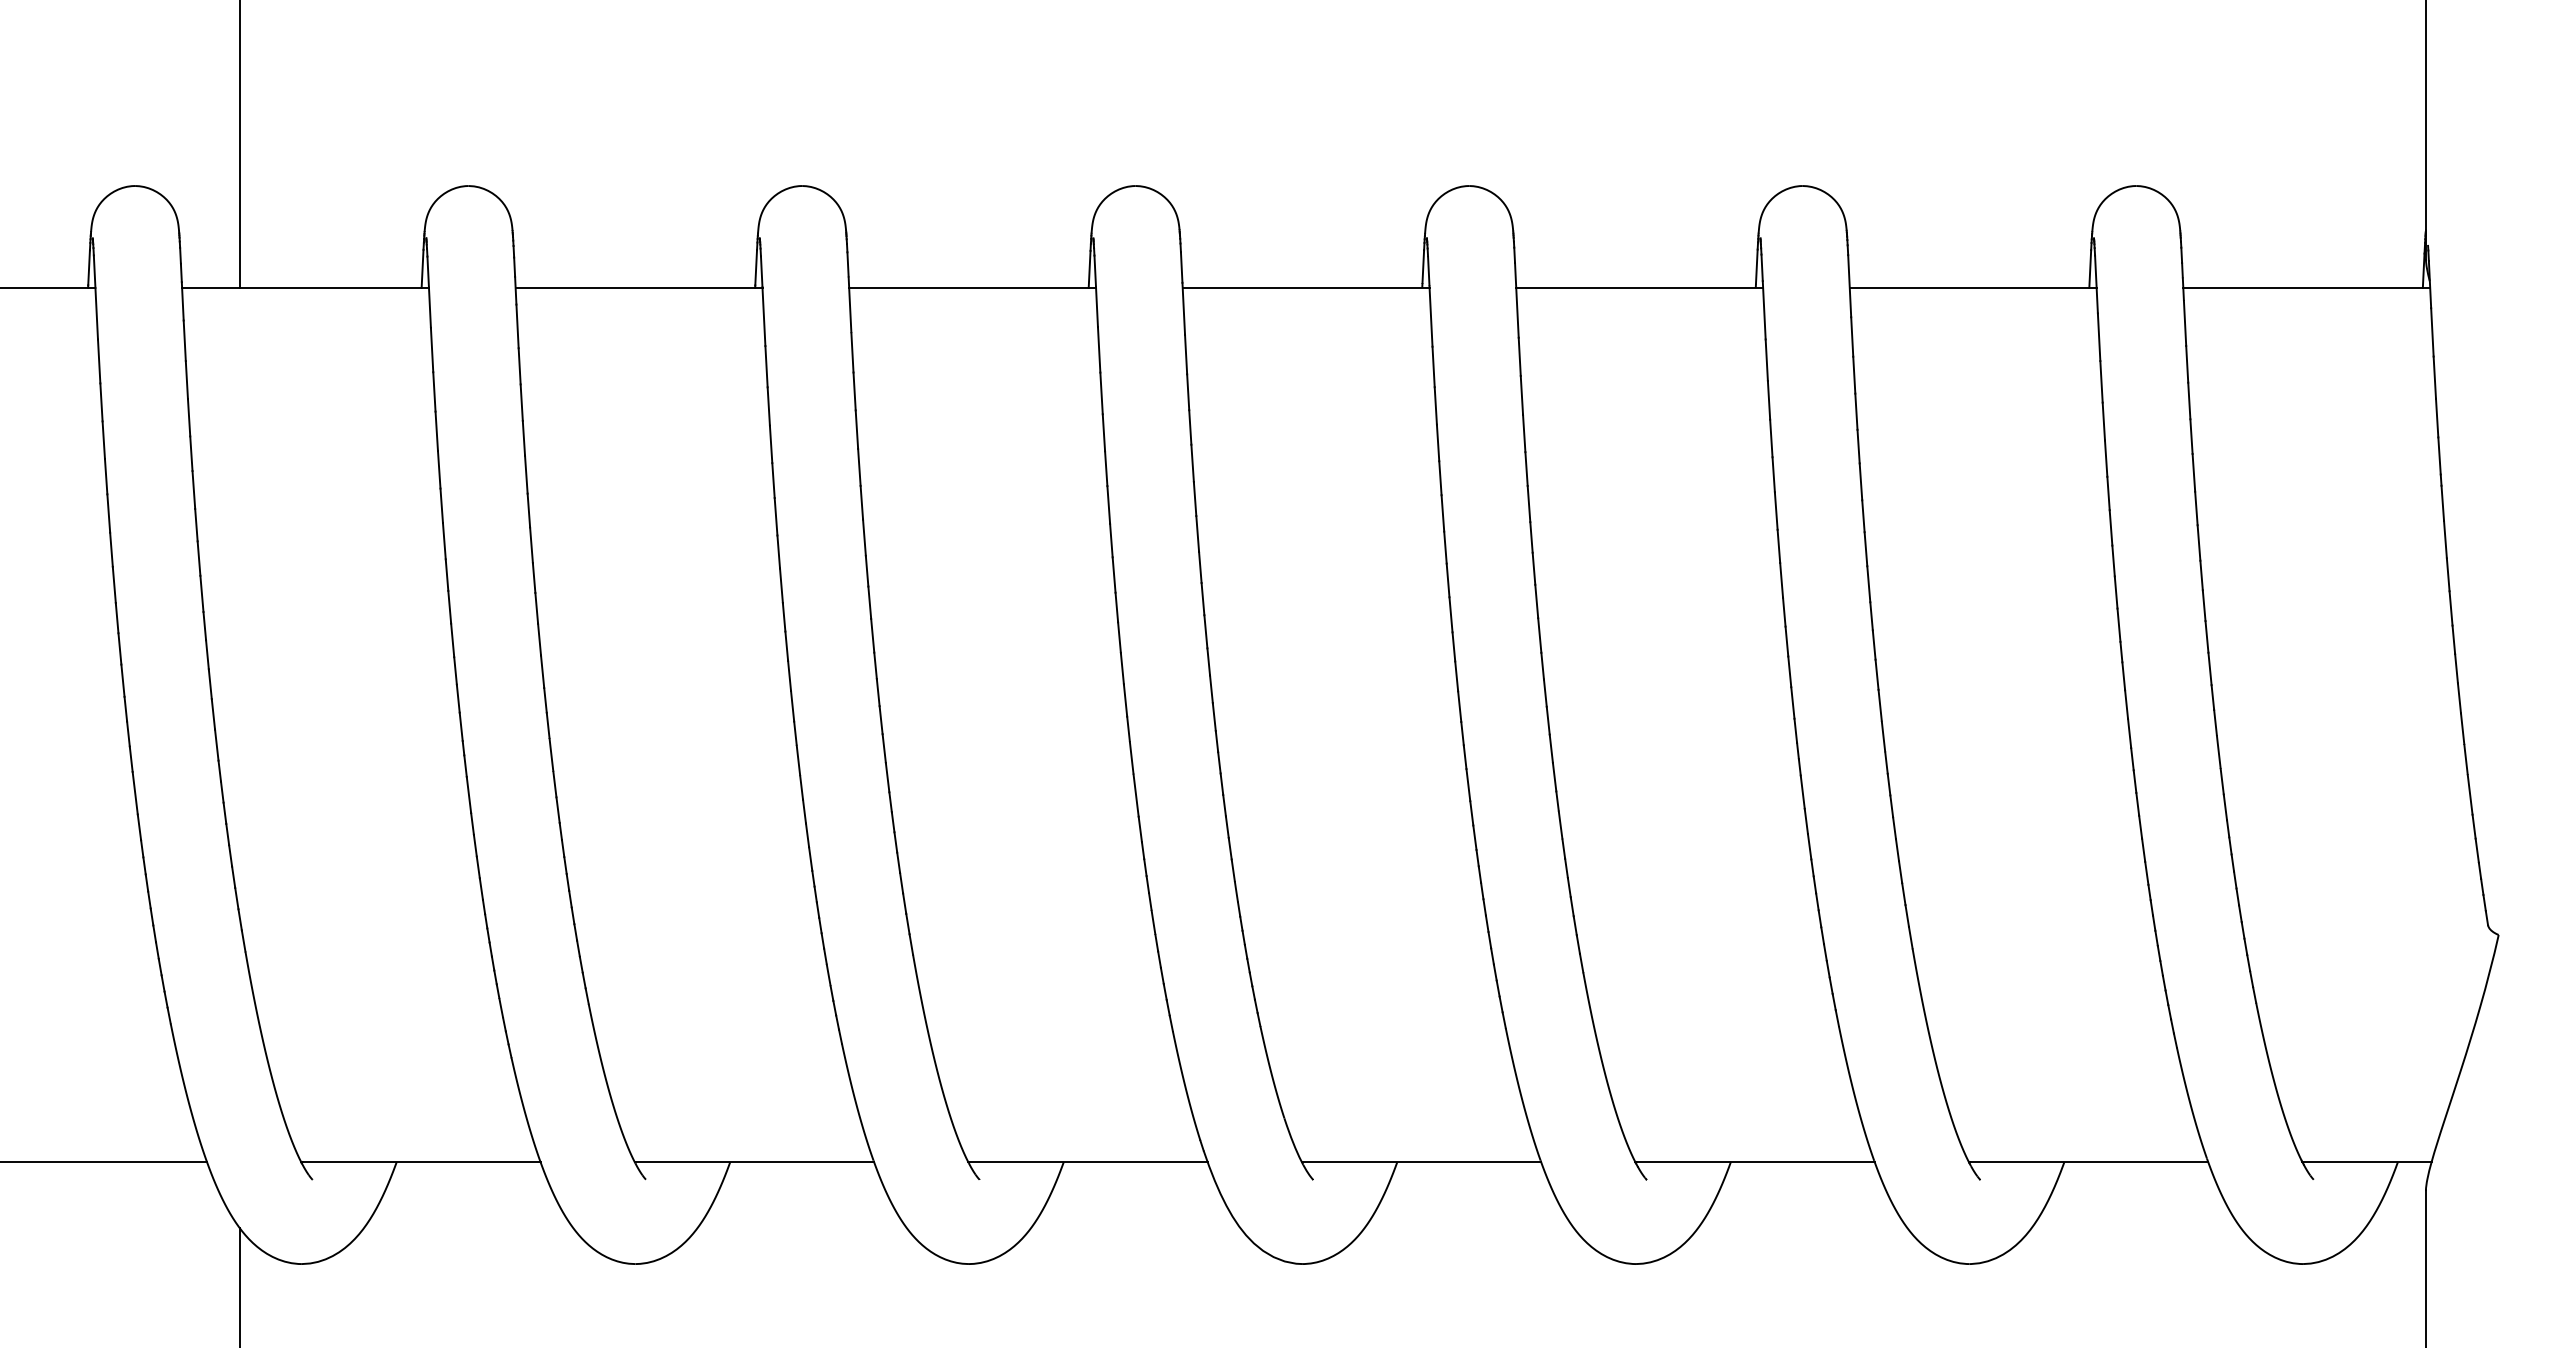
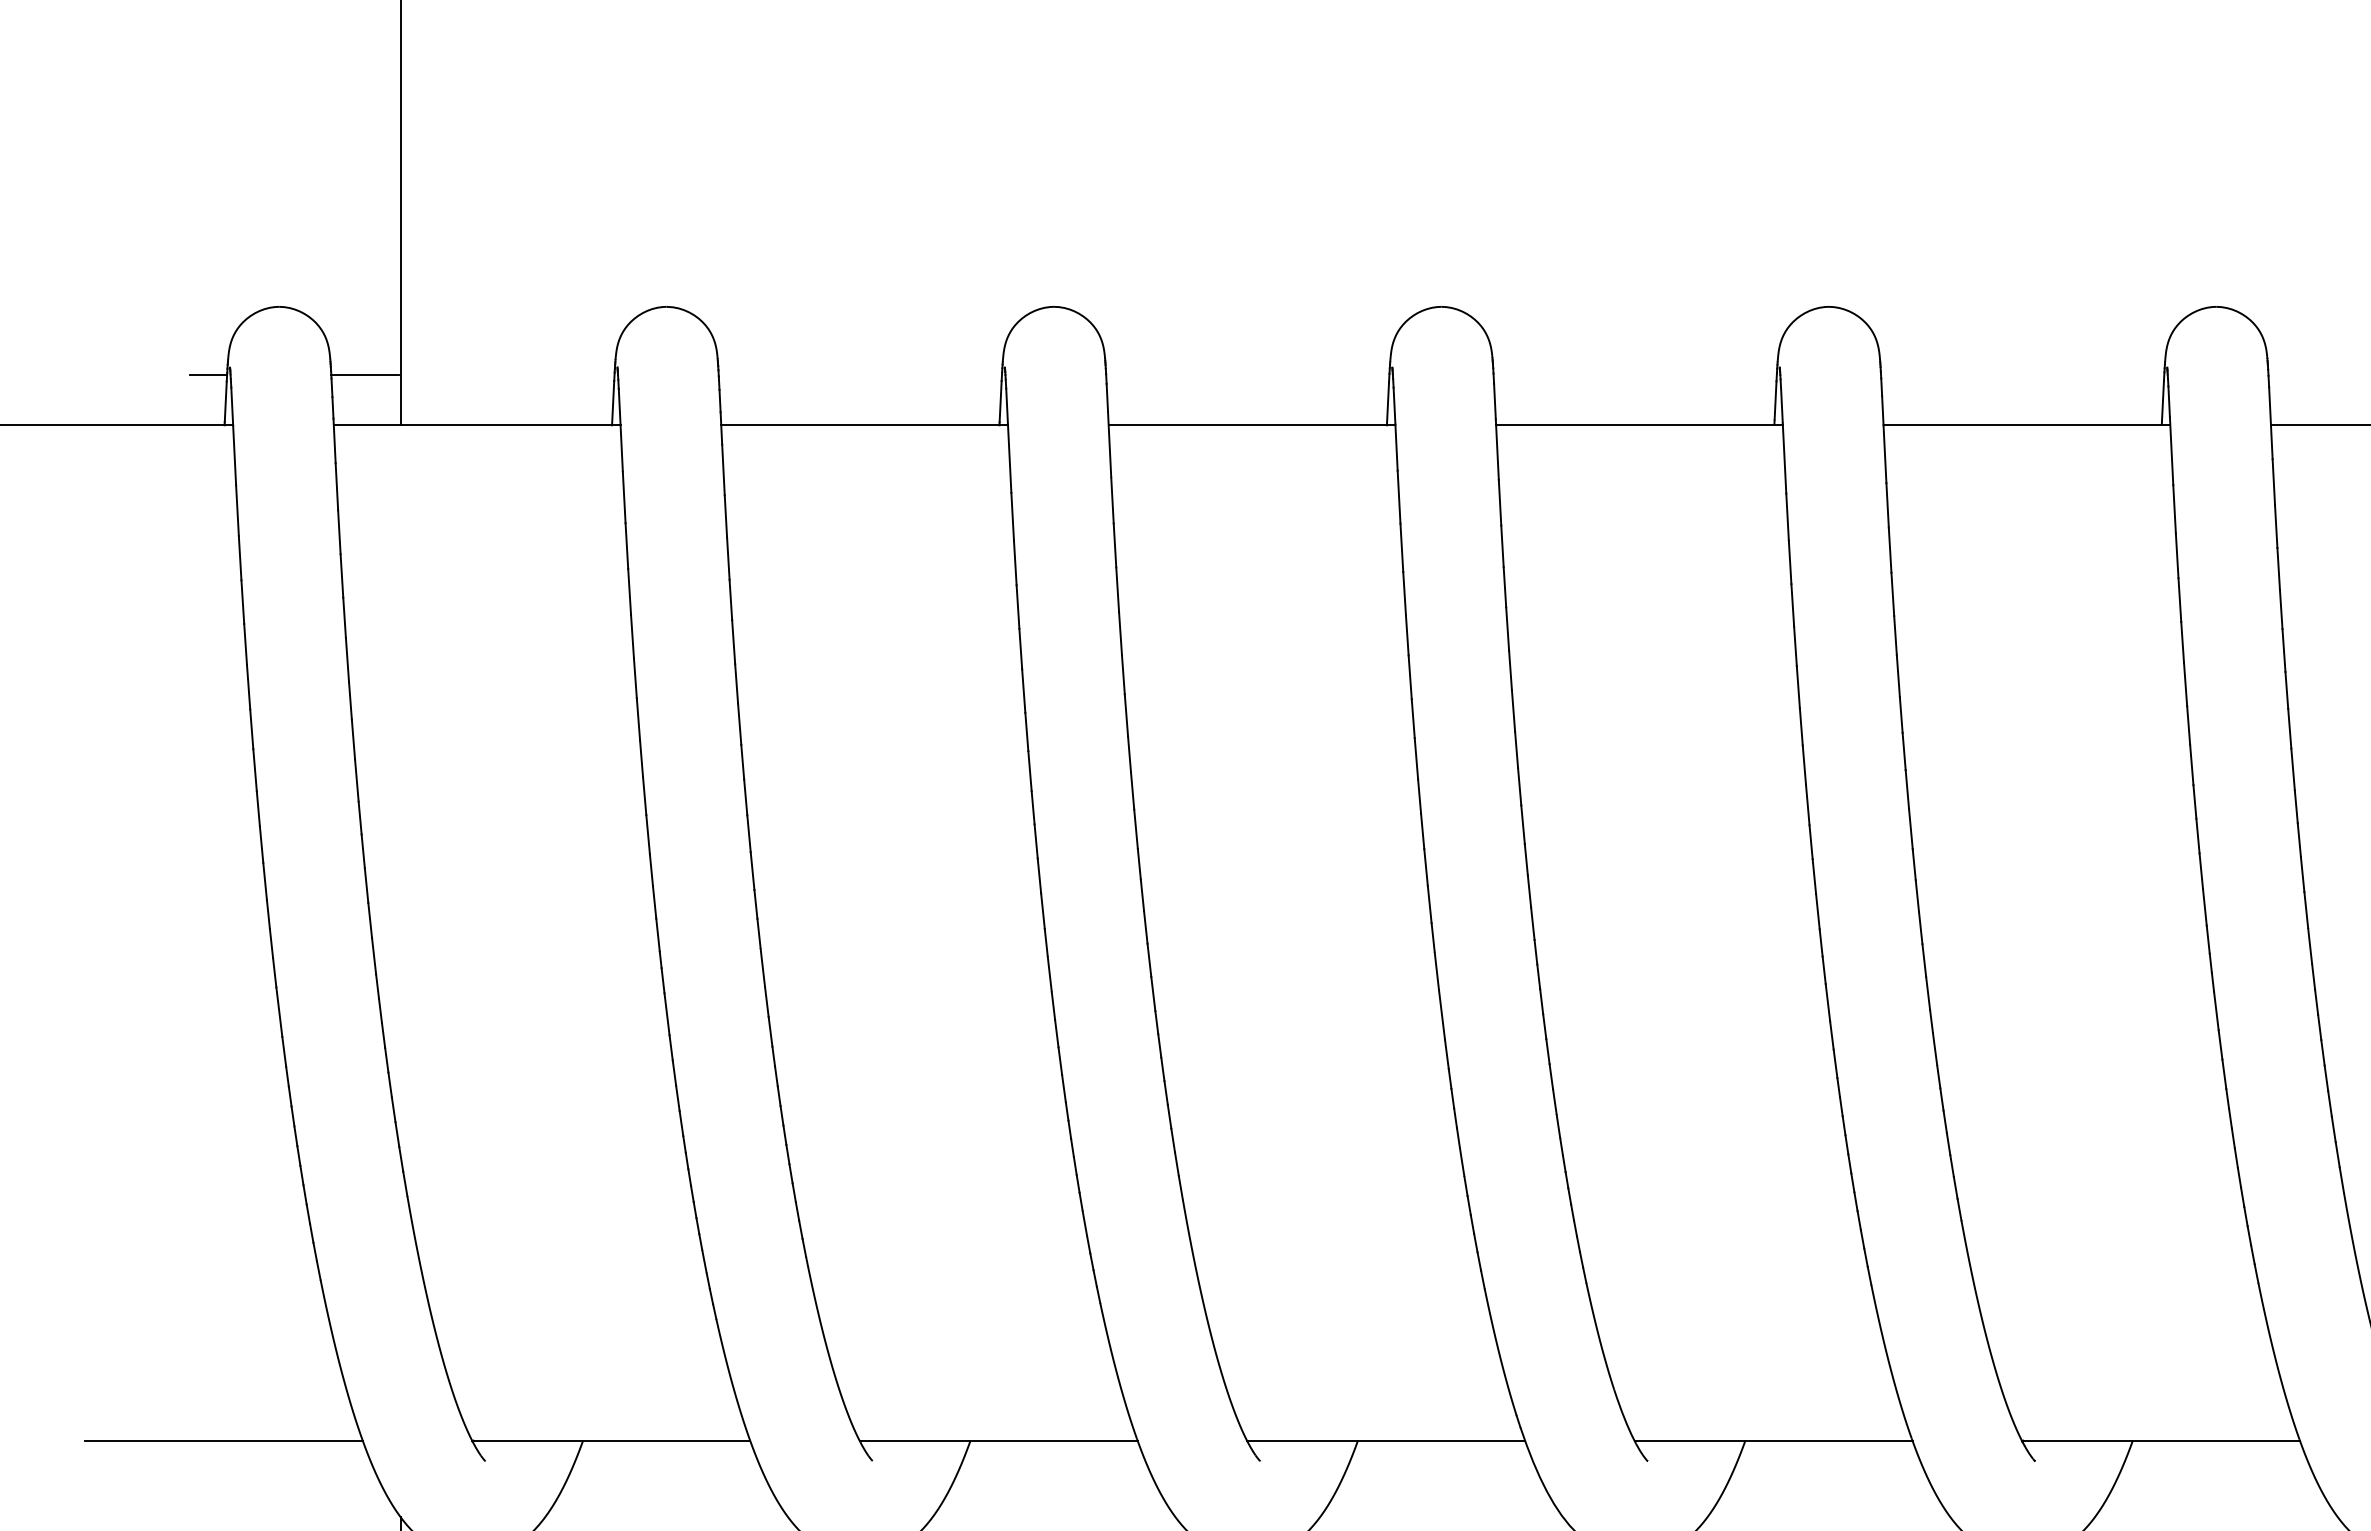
line: (74, 244) -> (208, 374), added
line: (208, 244) -> (364, 374), added

